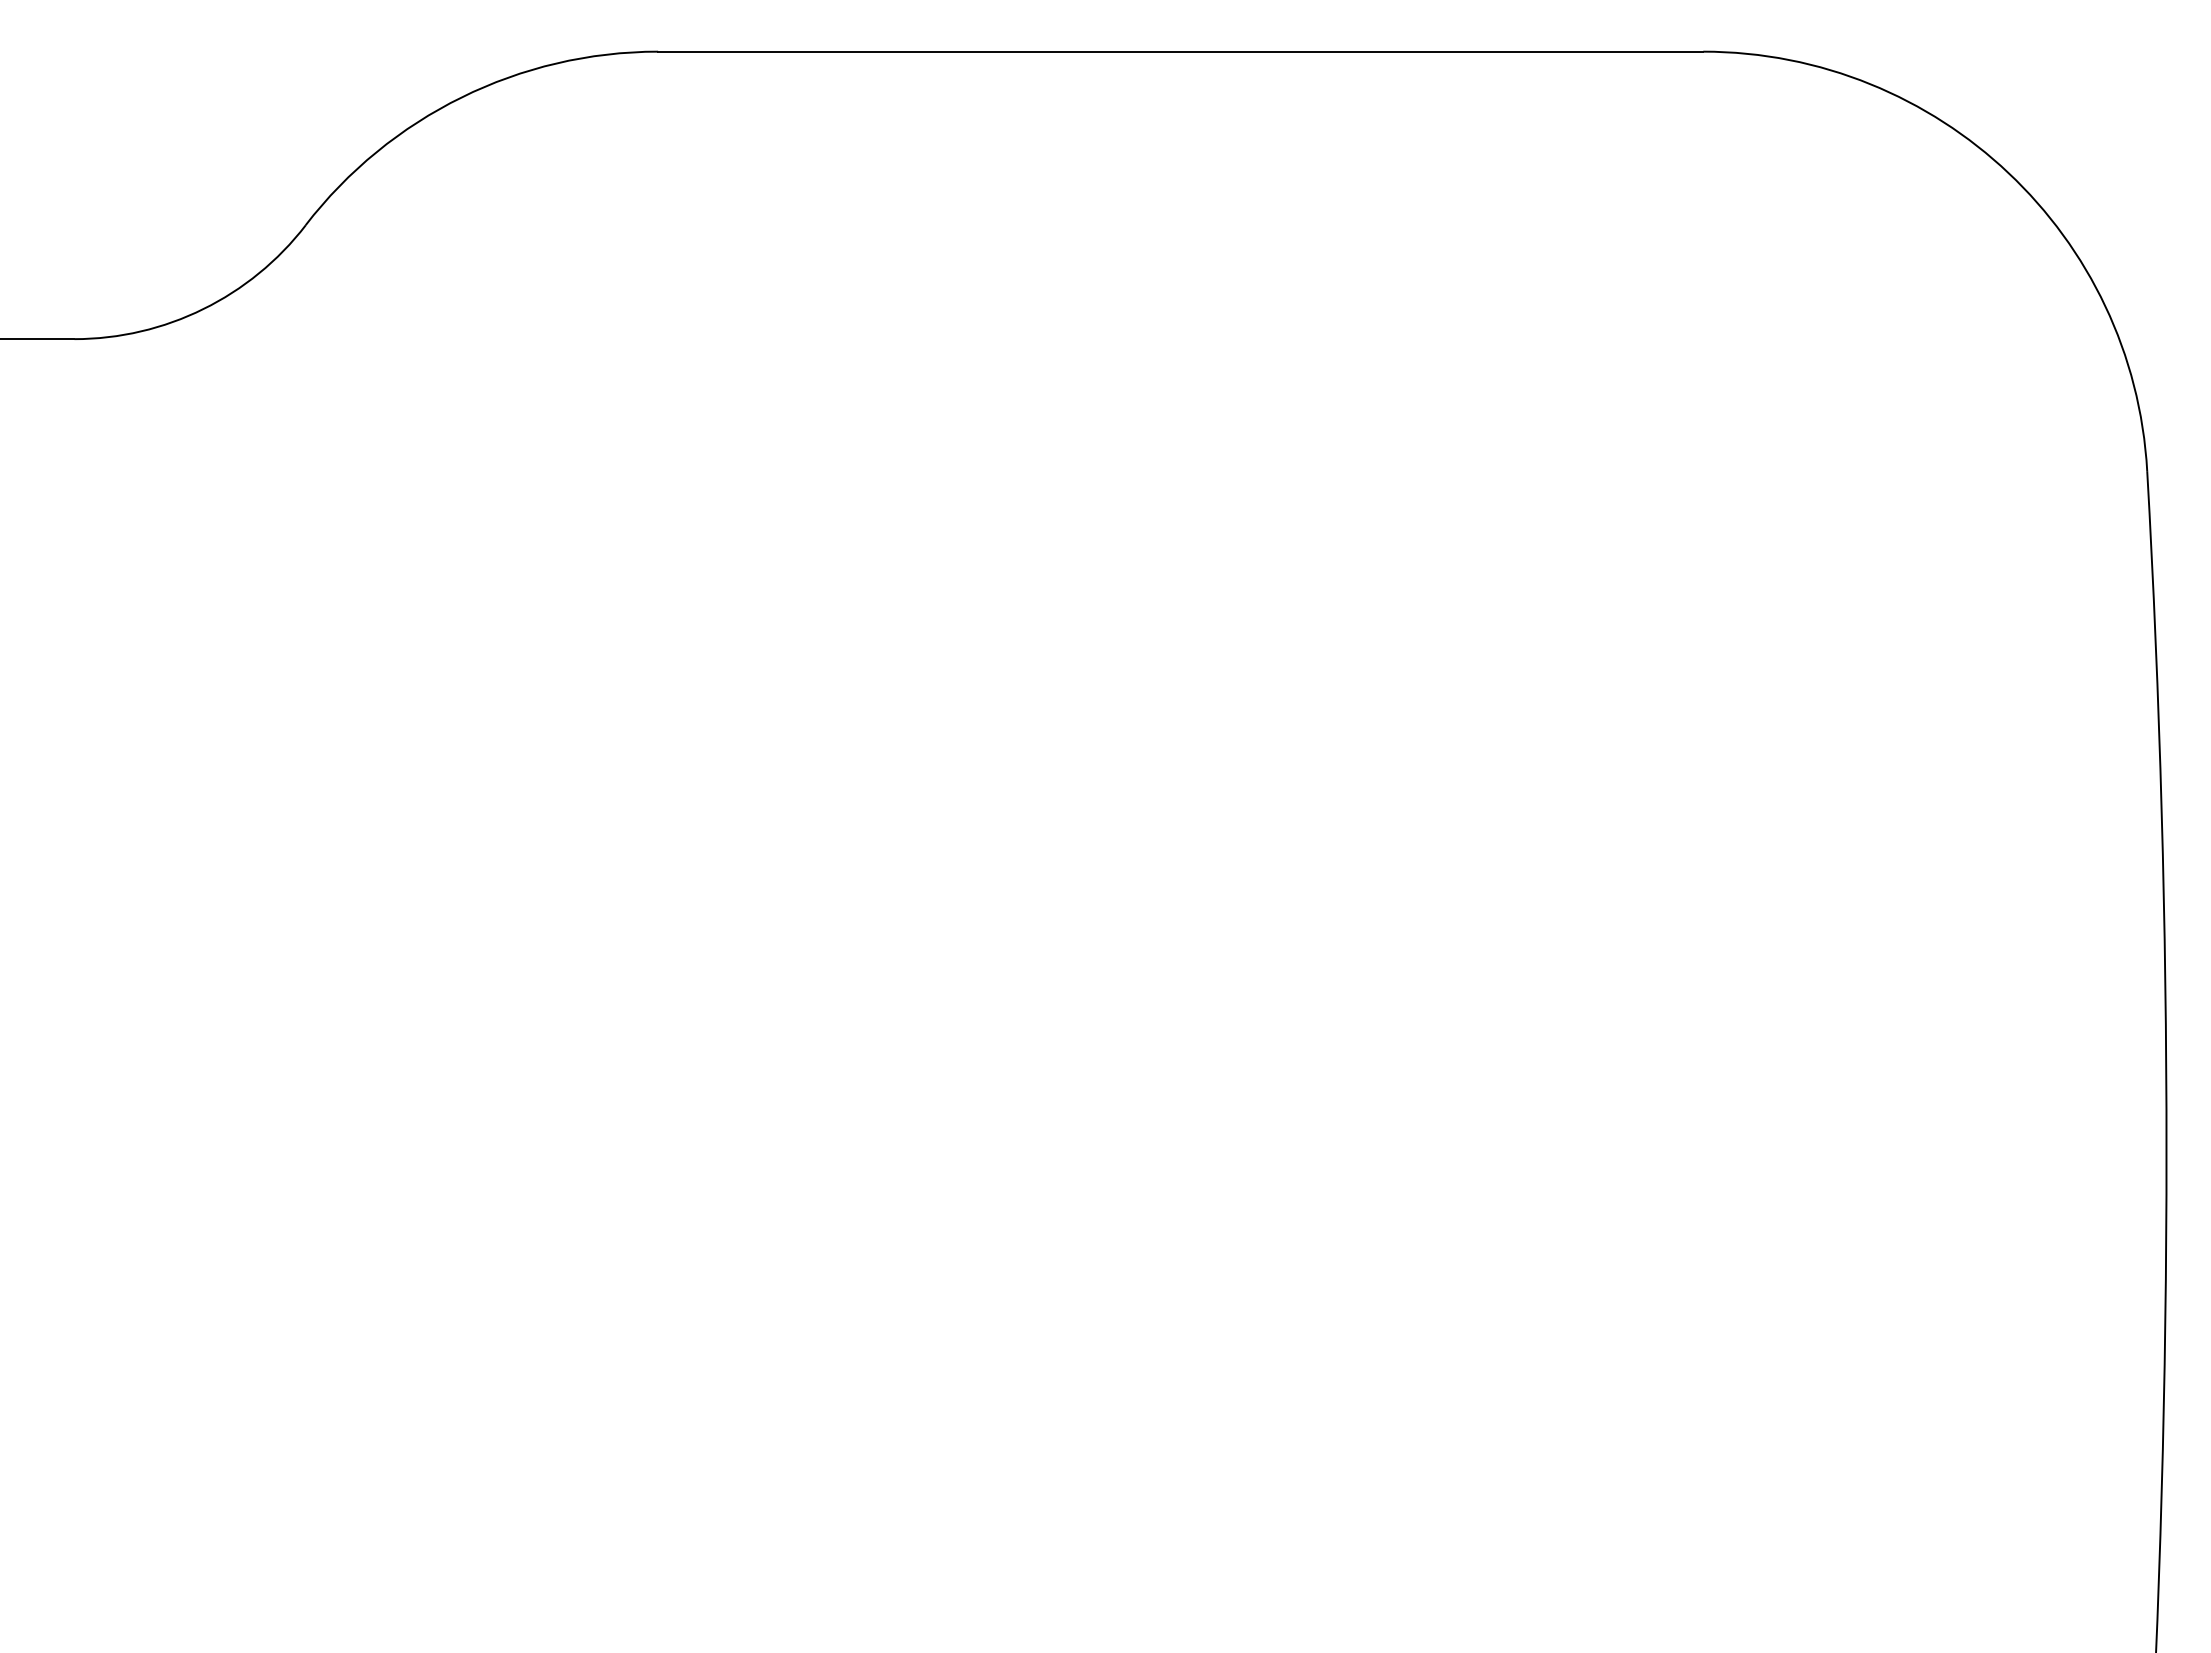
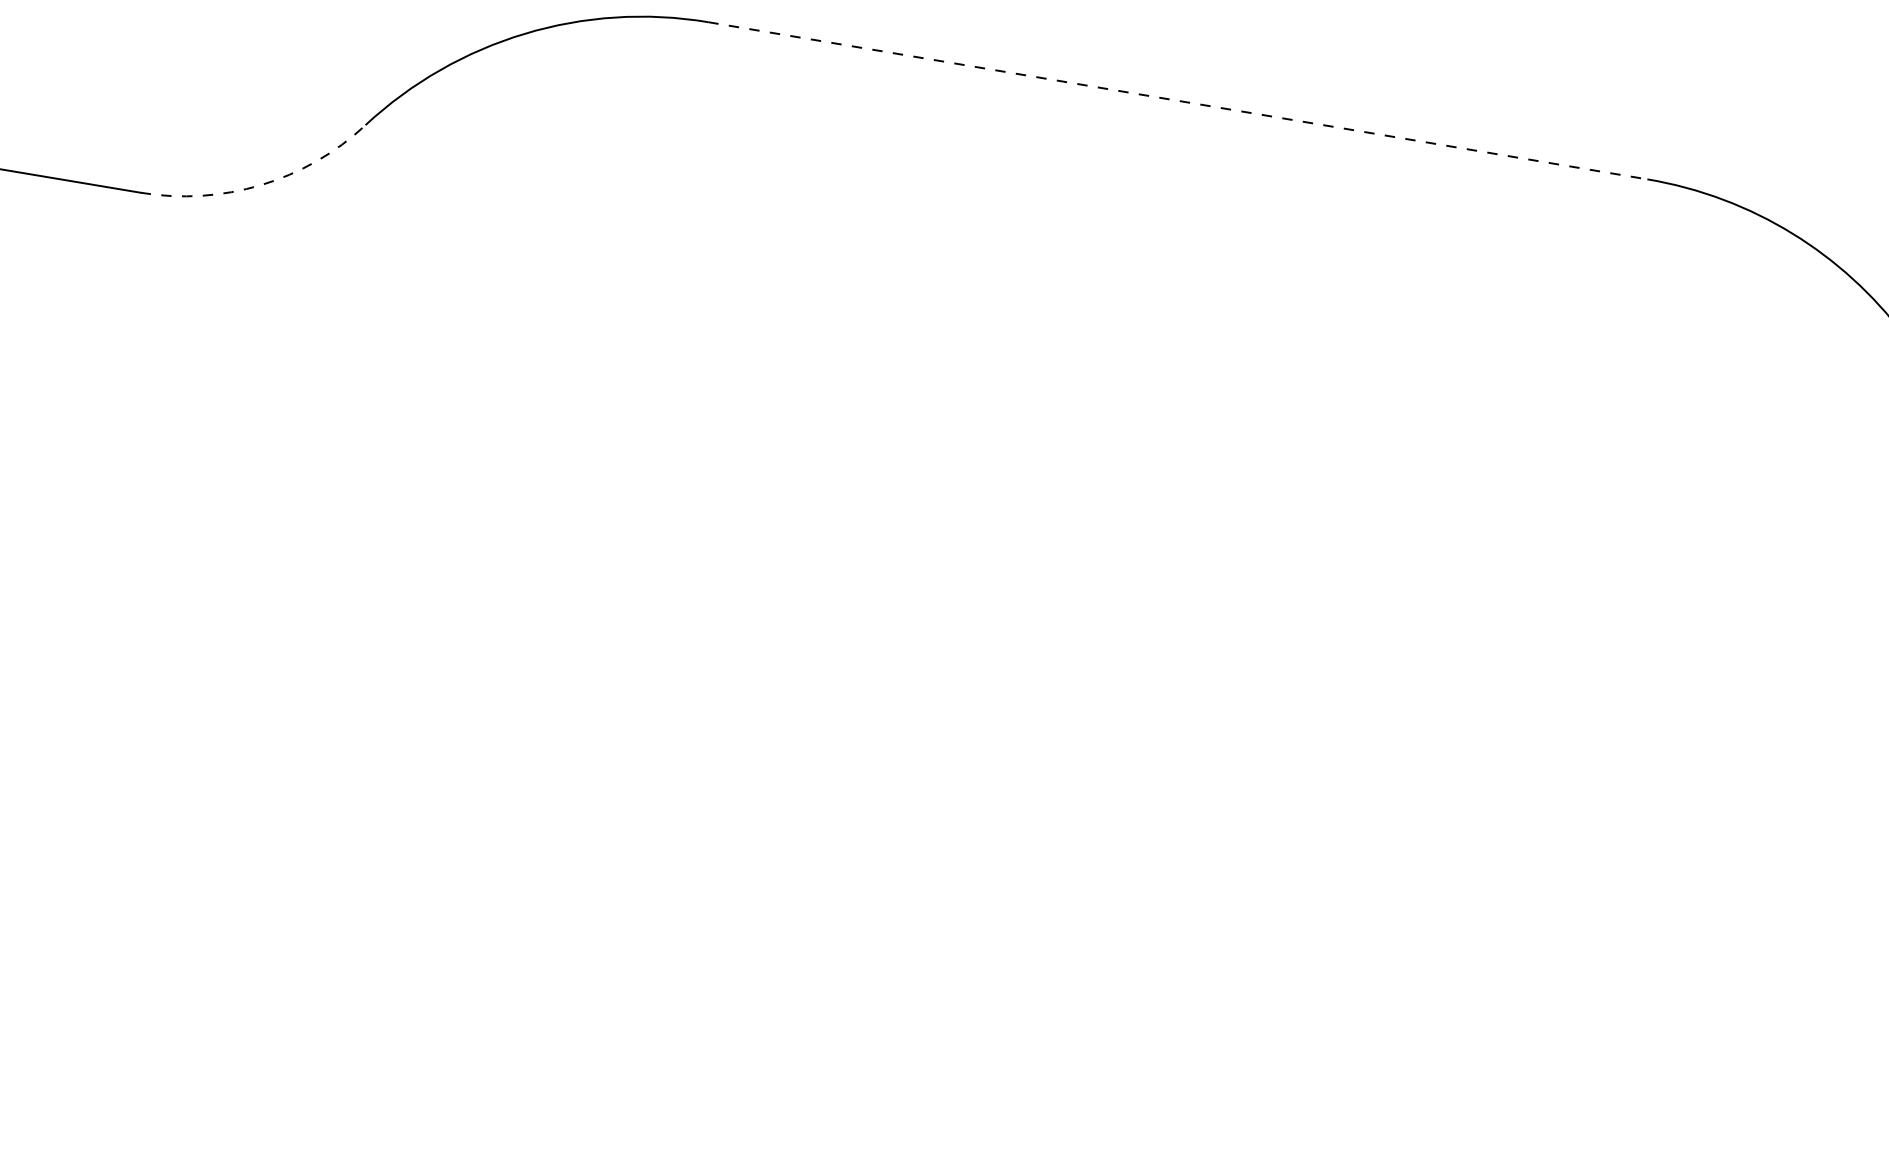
line: (1180, 51) -> (1177, 100), solid -> dashed
arc: (203, 309) -> (261, 185), solid -> dashed

